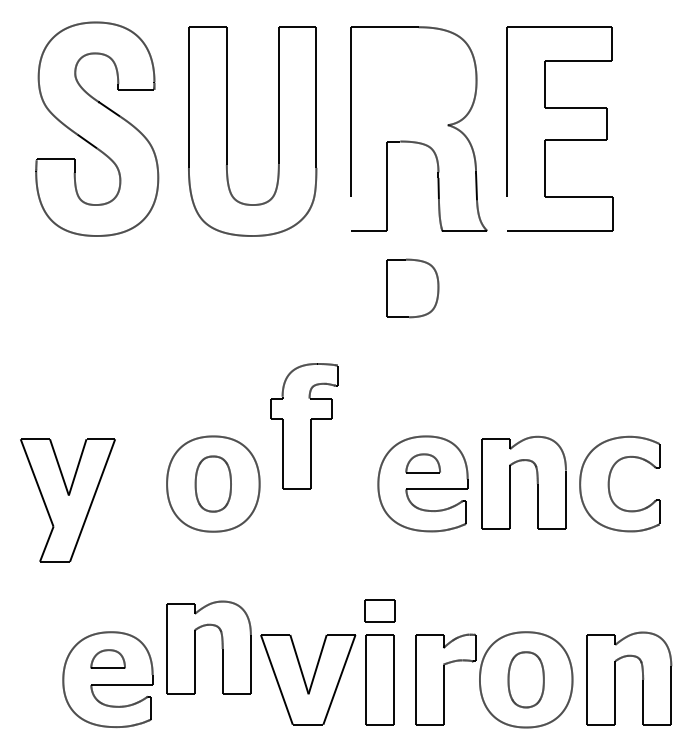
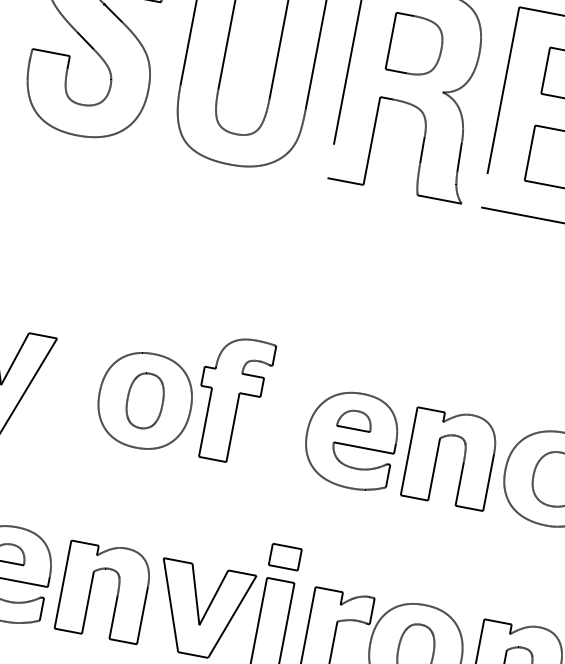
part: (412, 288) -> (415, 45), moved
part: (304, 426) -> (232, 399), moved
part: (195, 647) -> (91, 588), moved

